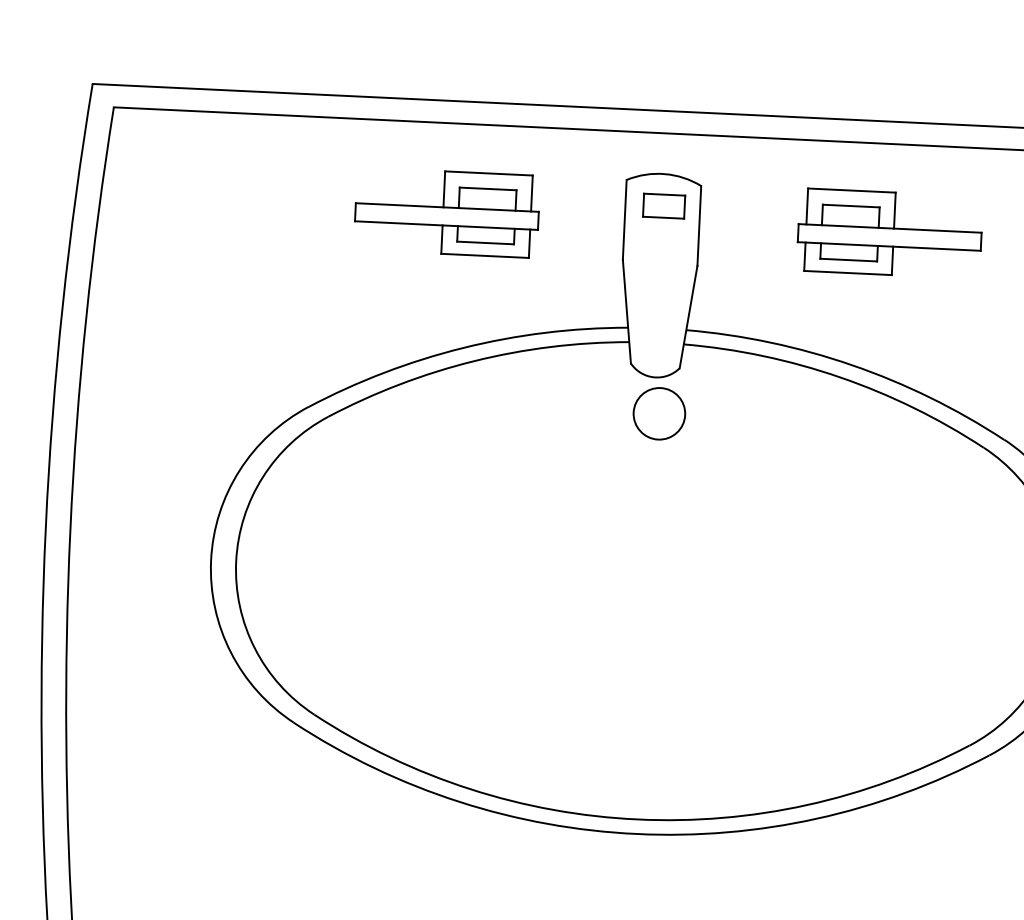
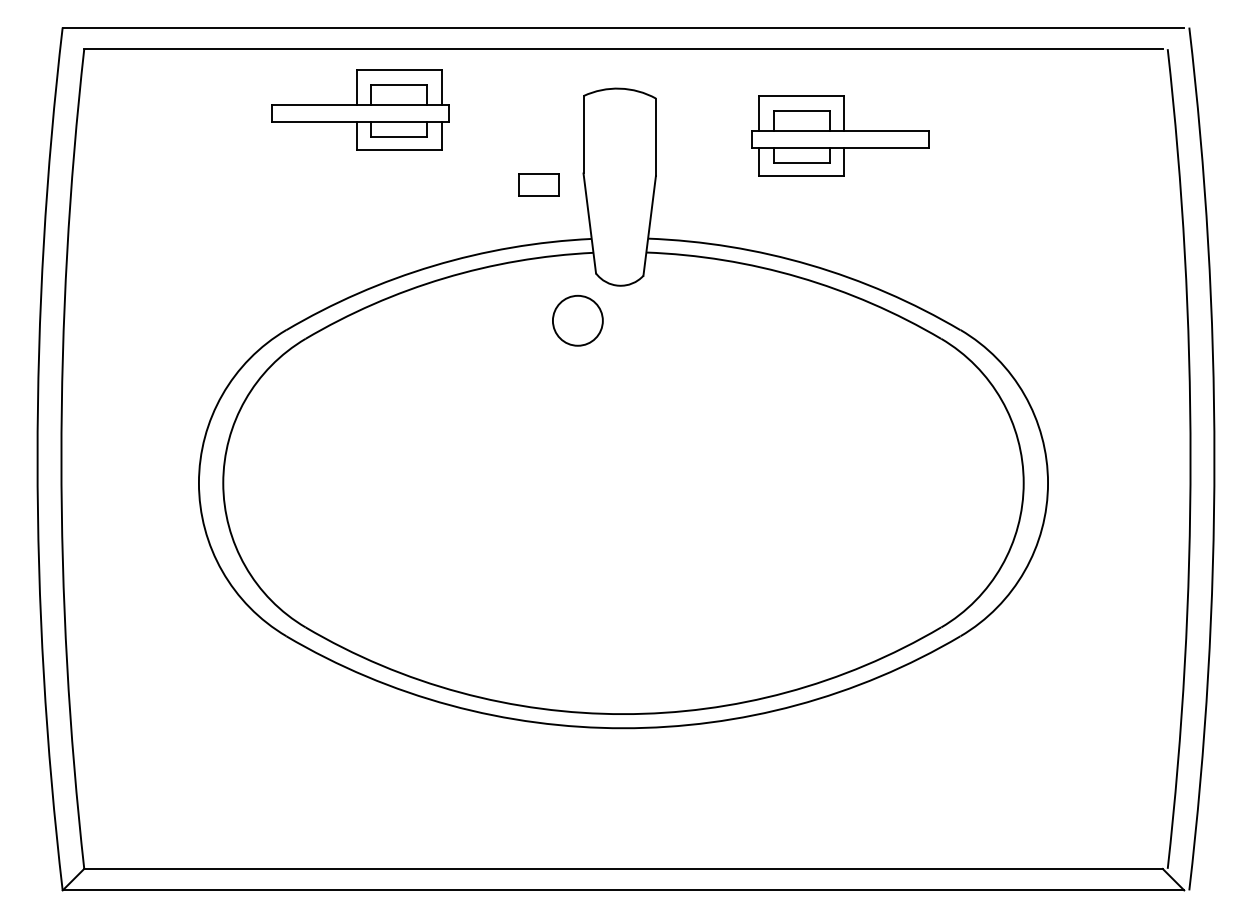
part: (663, 205) -> (538, 184), moved
part: (447, 212) -> (360, 109), moved
circle: (659, 413) -> (577, 320), moved

